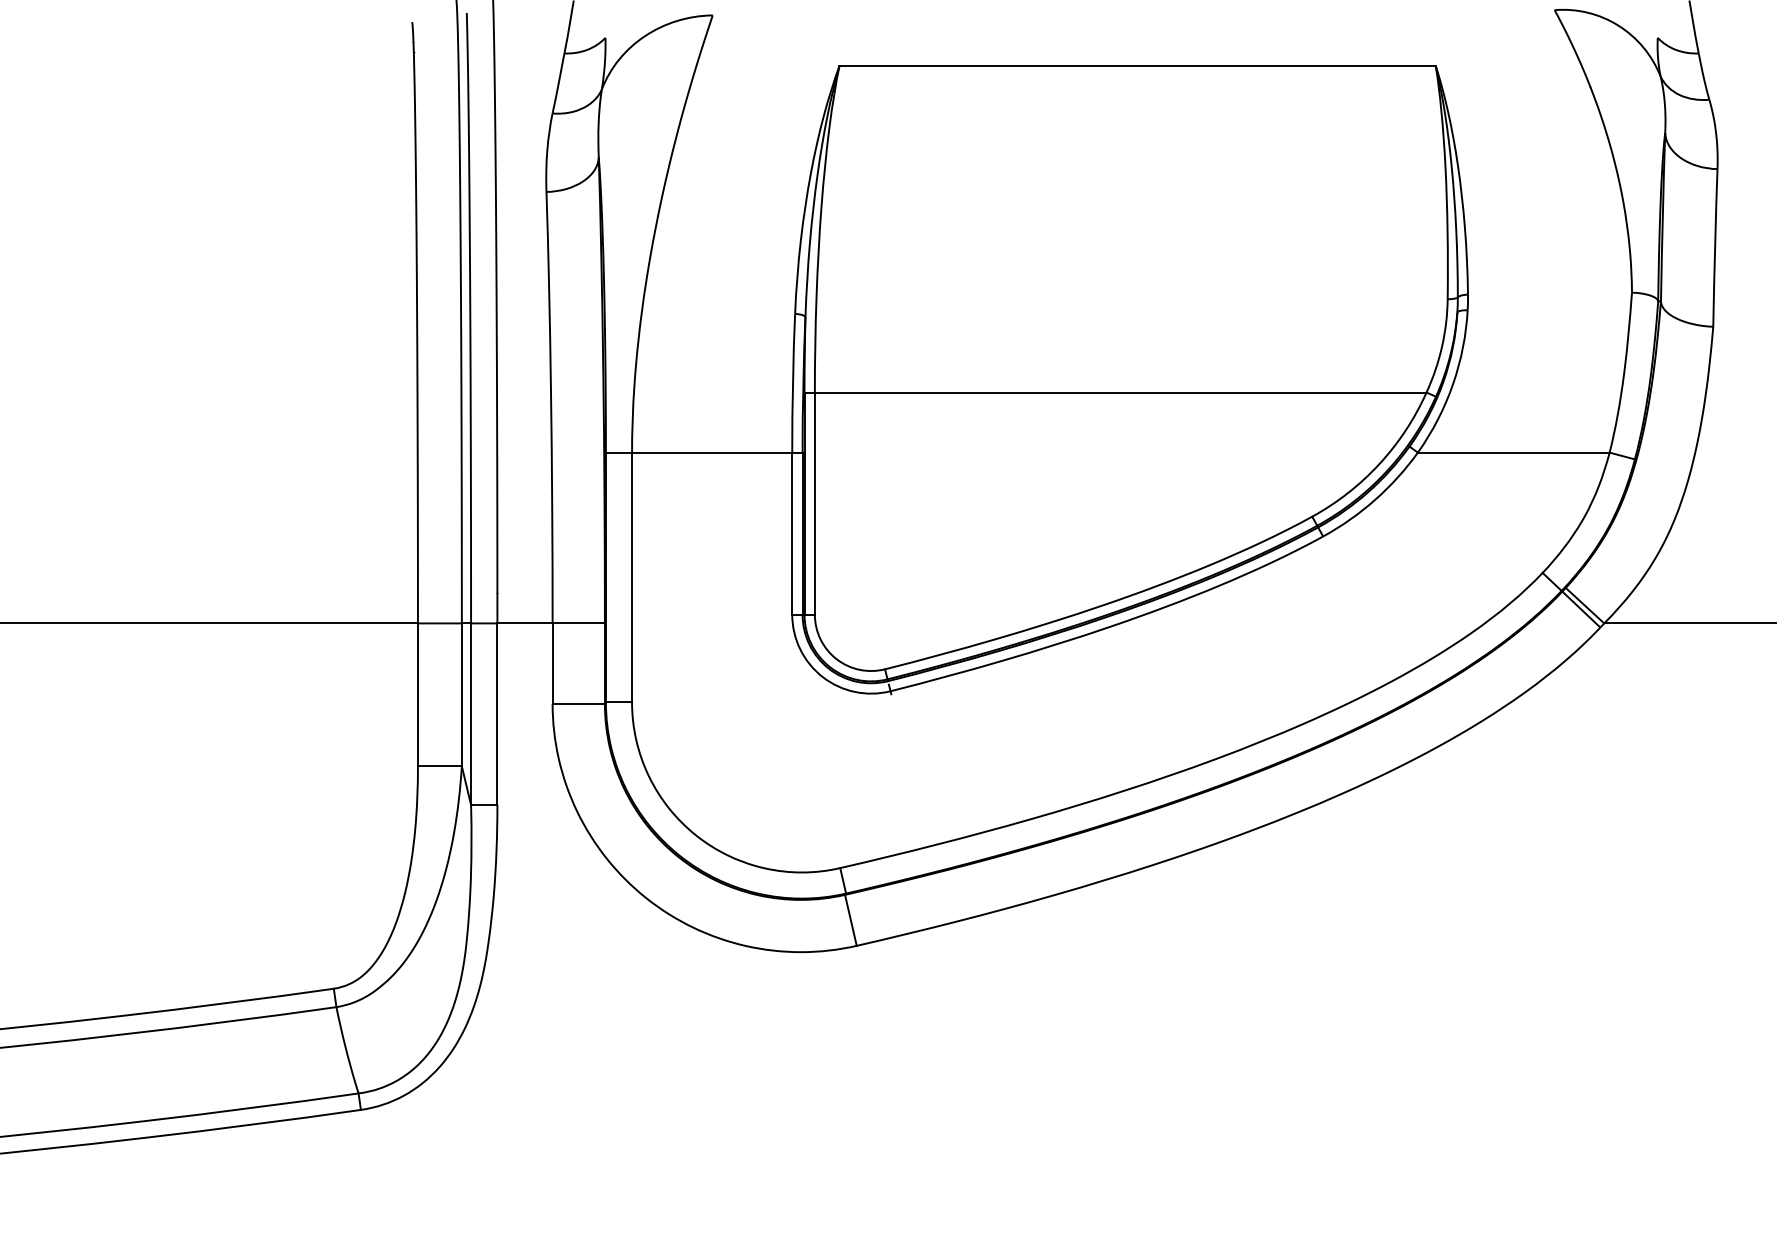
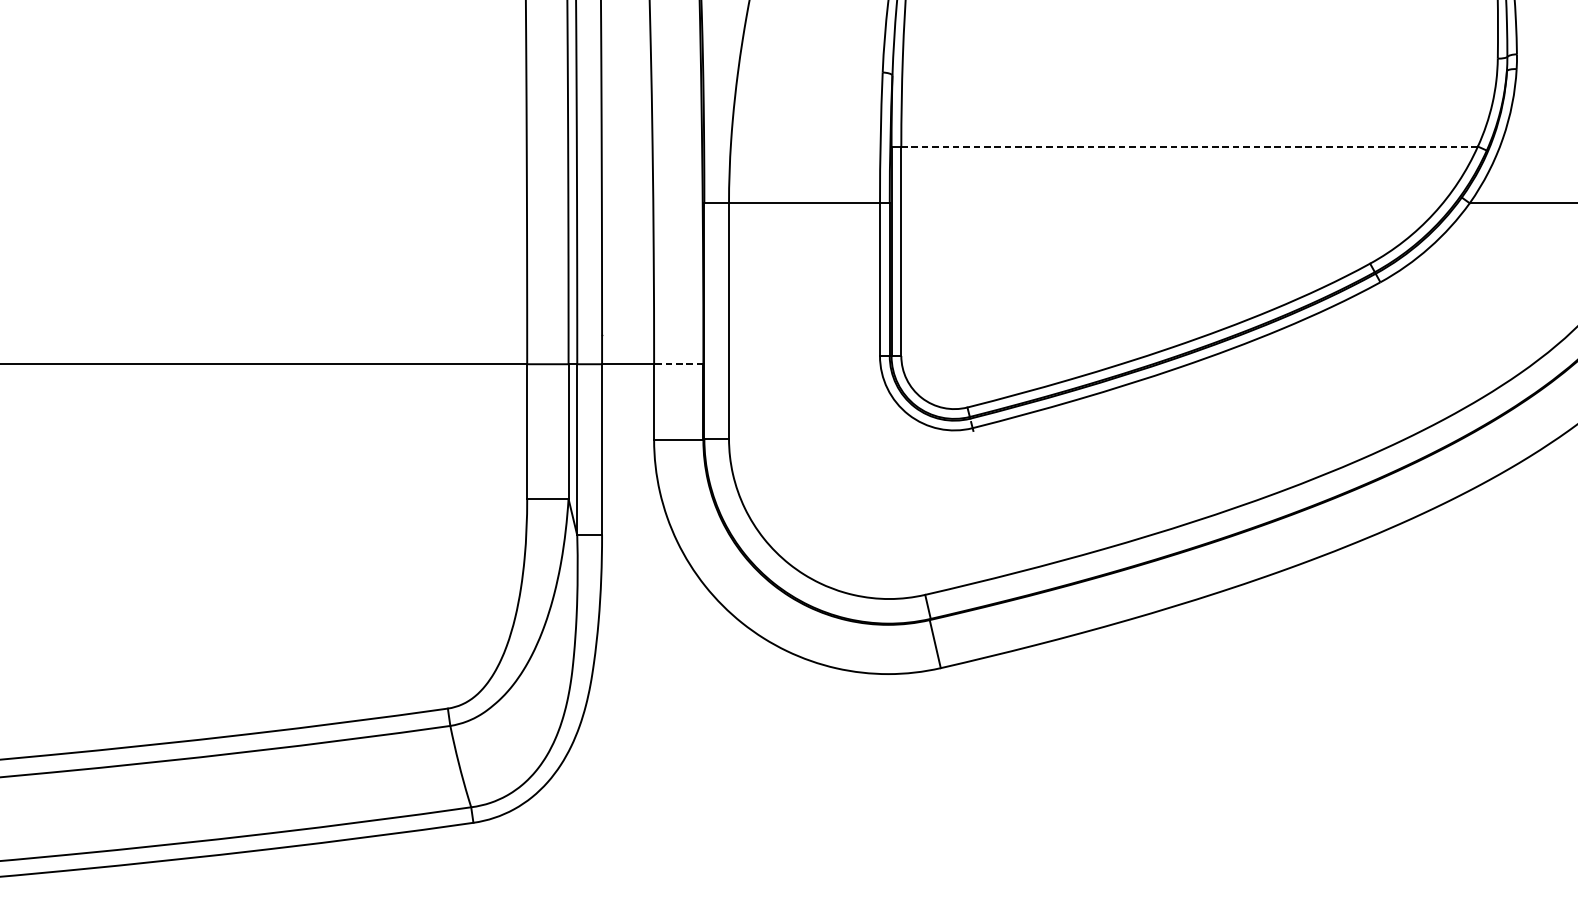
line: (1120, 392) -> (1189, 146), solid -> dashed
line: (578, 623) -> (678, 364), solid -> dashed

